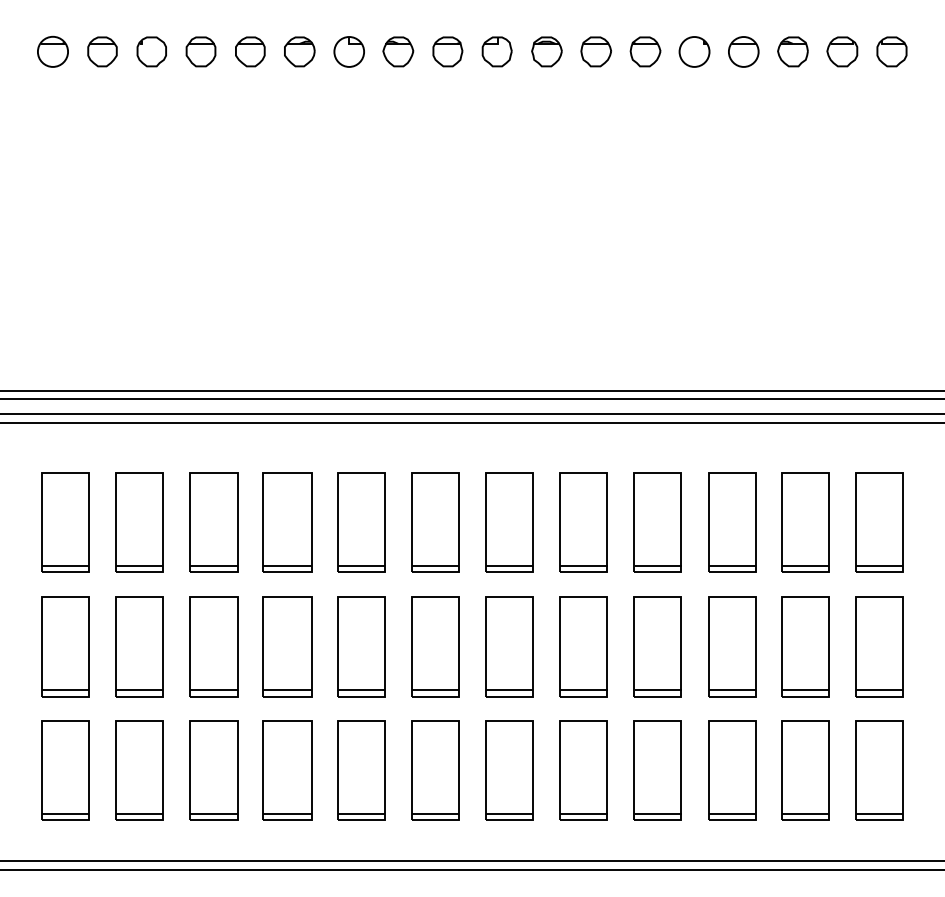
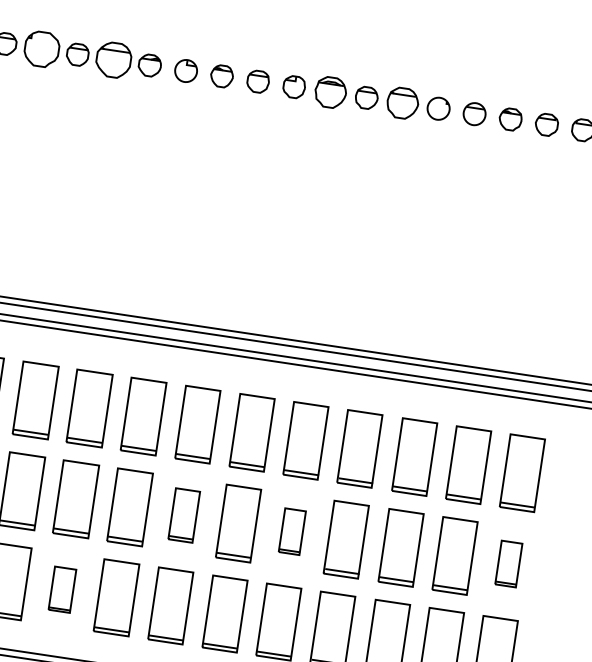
part: (151, 51) -> (41, 49), size x1.6
part: (250, 51) -> (113, 59), size x1.6
part: (546, 51) -> (330, 92), size x1.4
part: (645, 51) -> (402, 103), size x1.4
part: (435, 646) -> (184, 515), size x0.7
part: (583, 646) -> (292, 531), size x0.6
part: (879, 646) -> (508, 563), size x0.6
part: (287, 770) -> (62, 589), size x0.6

